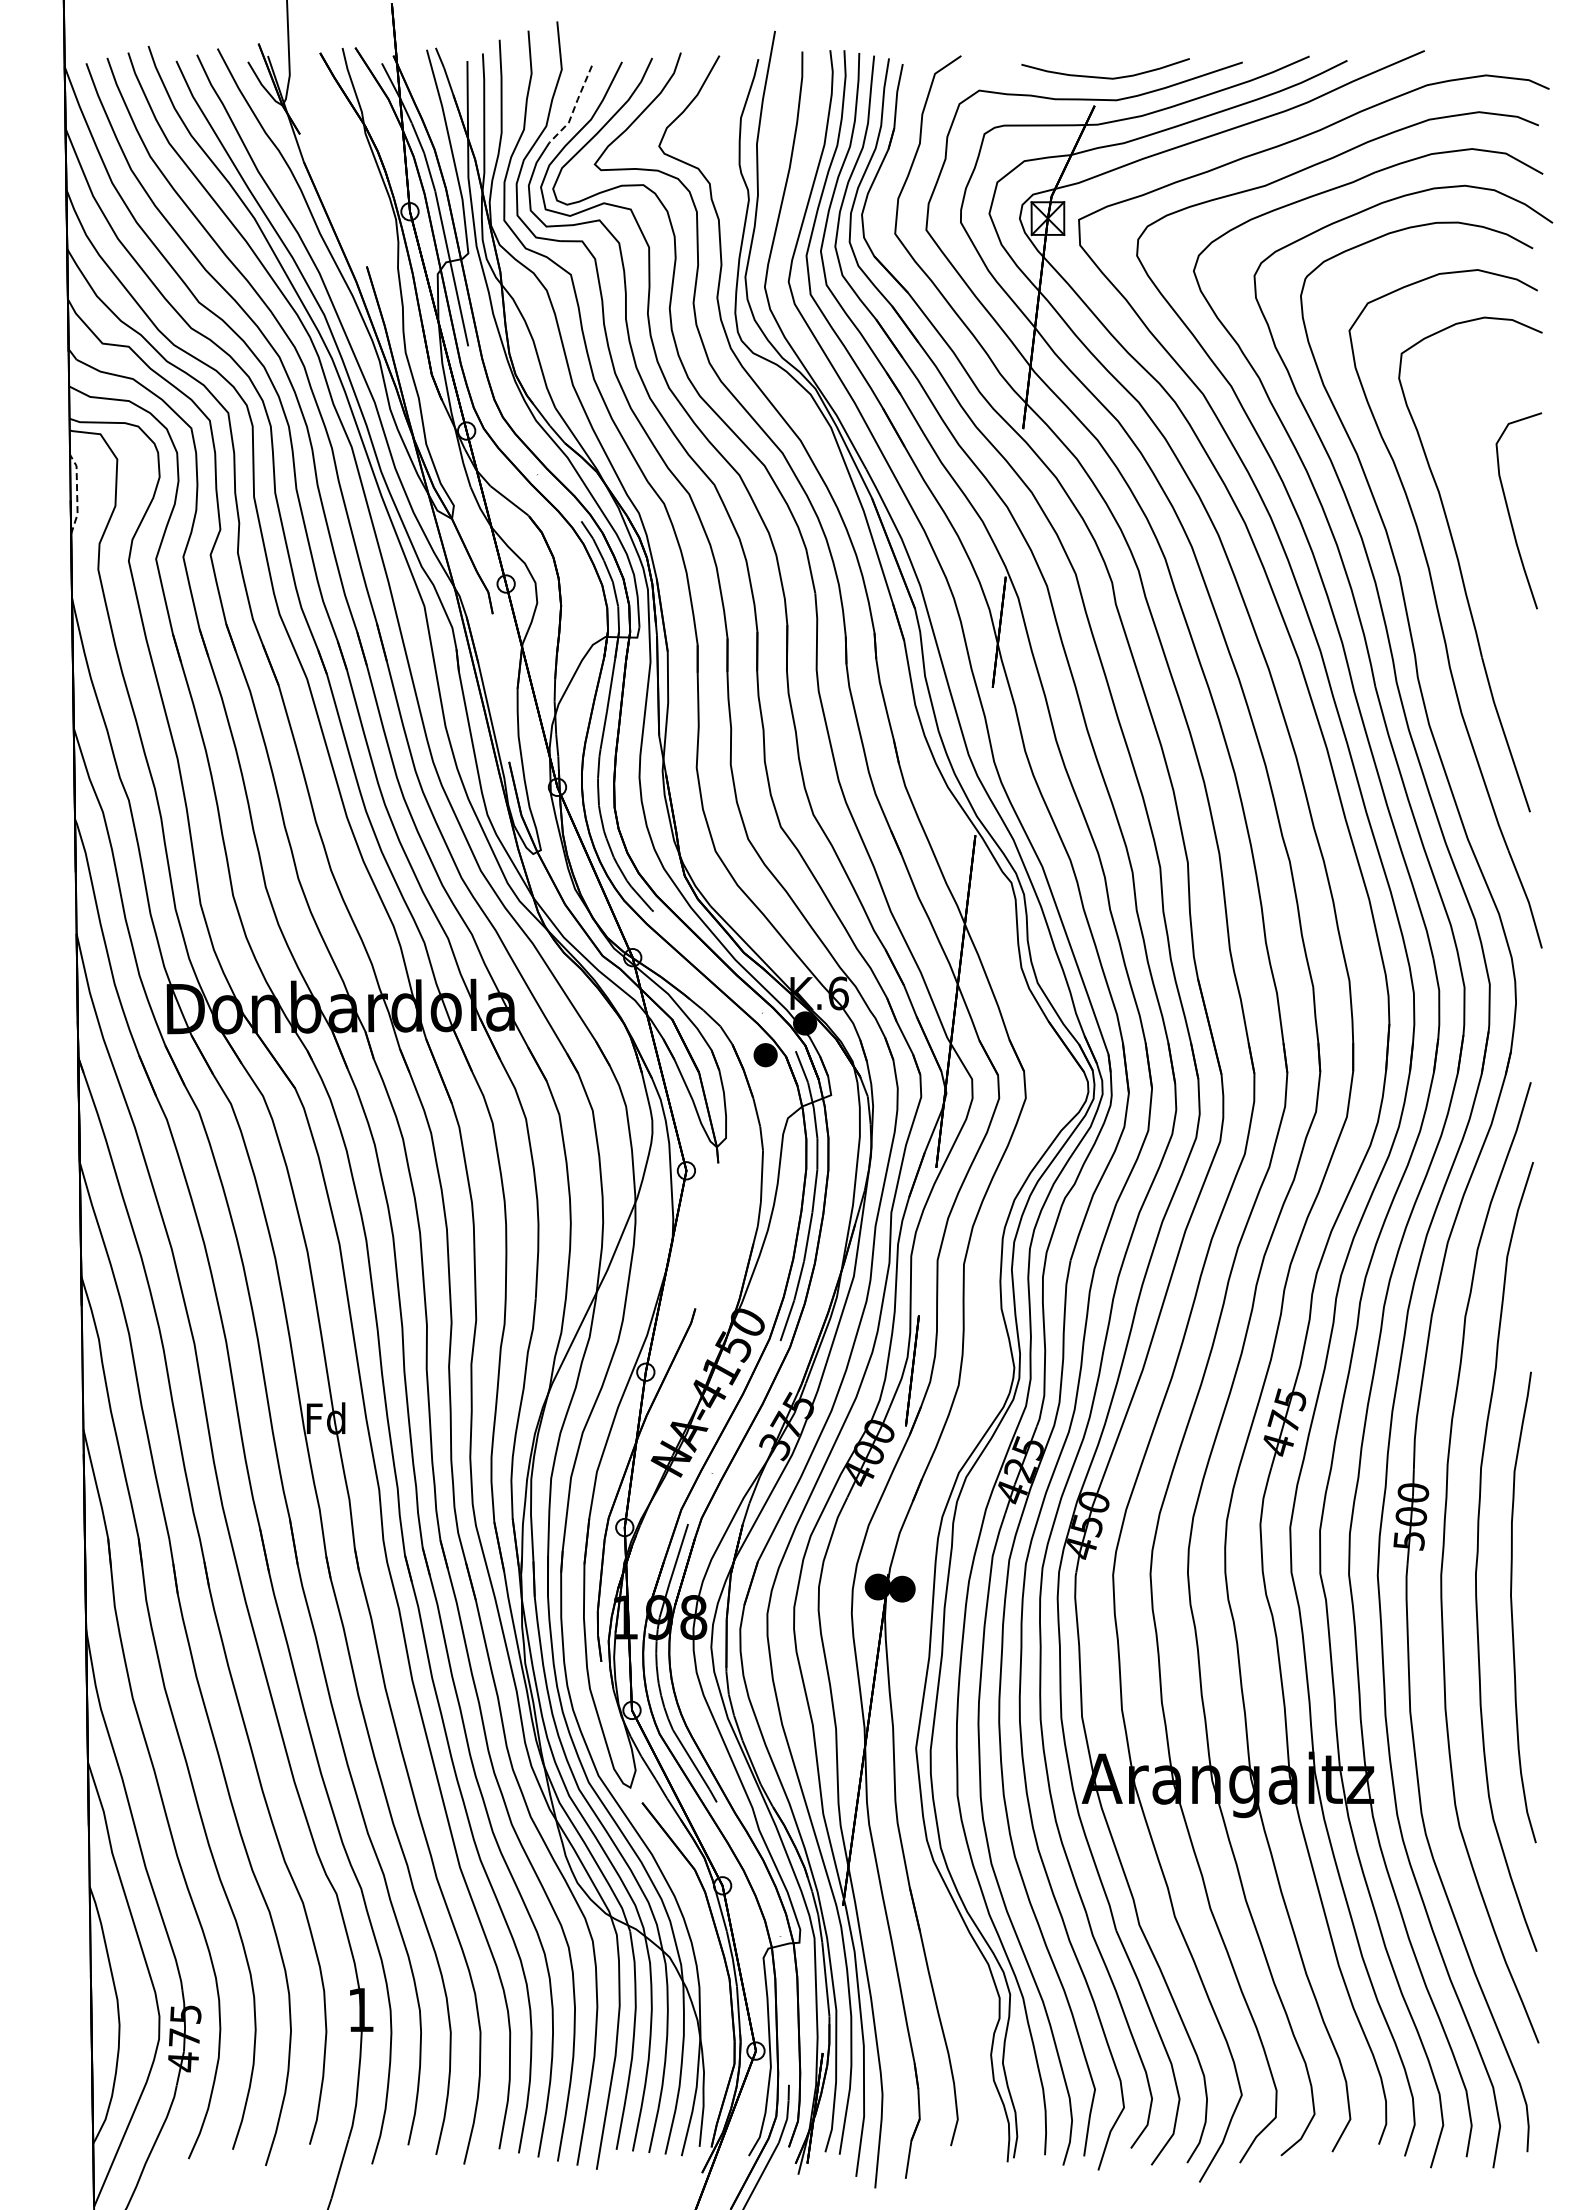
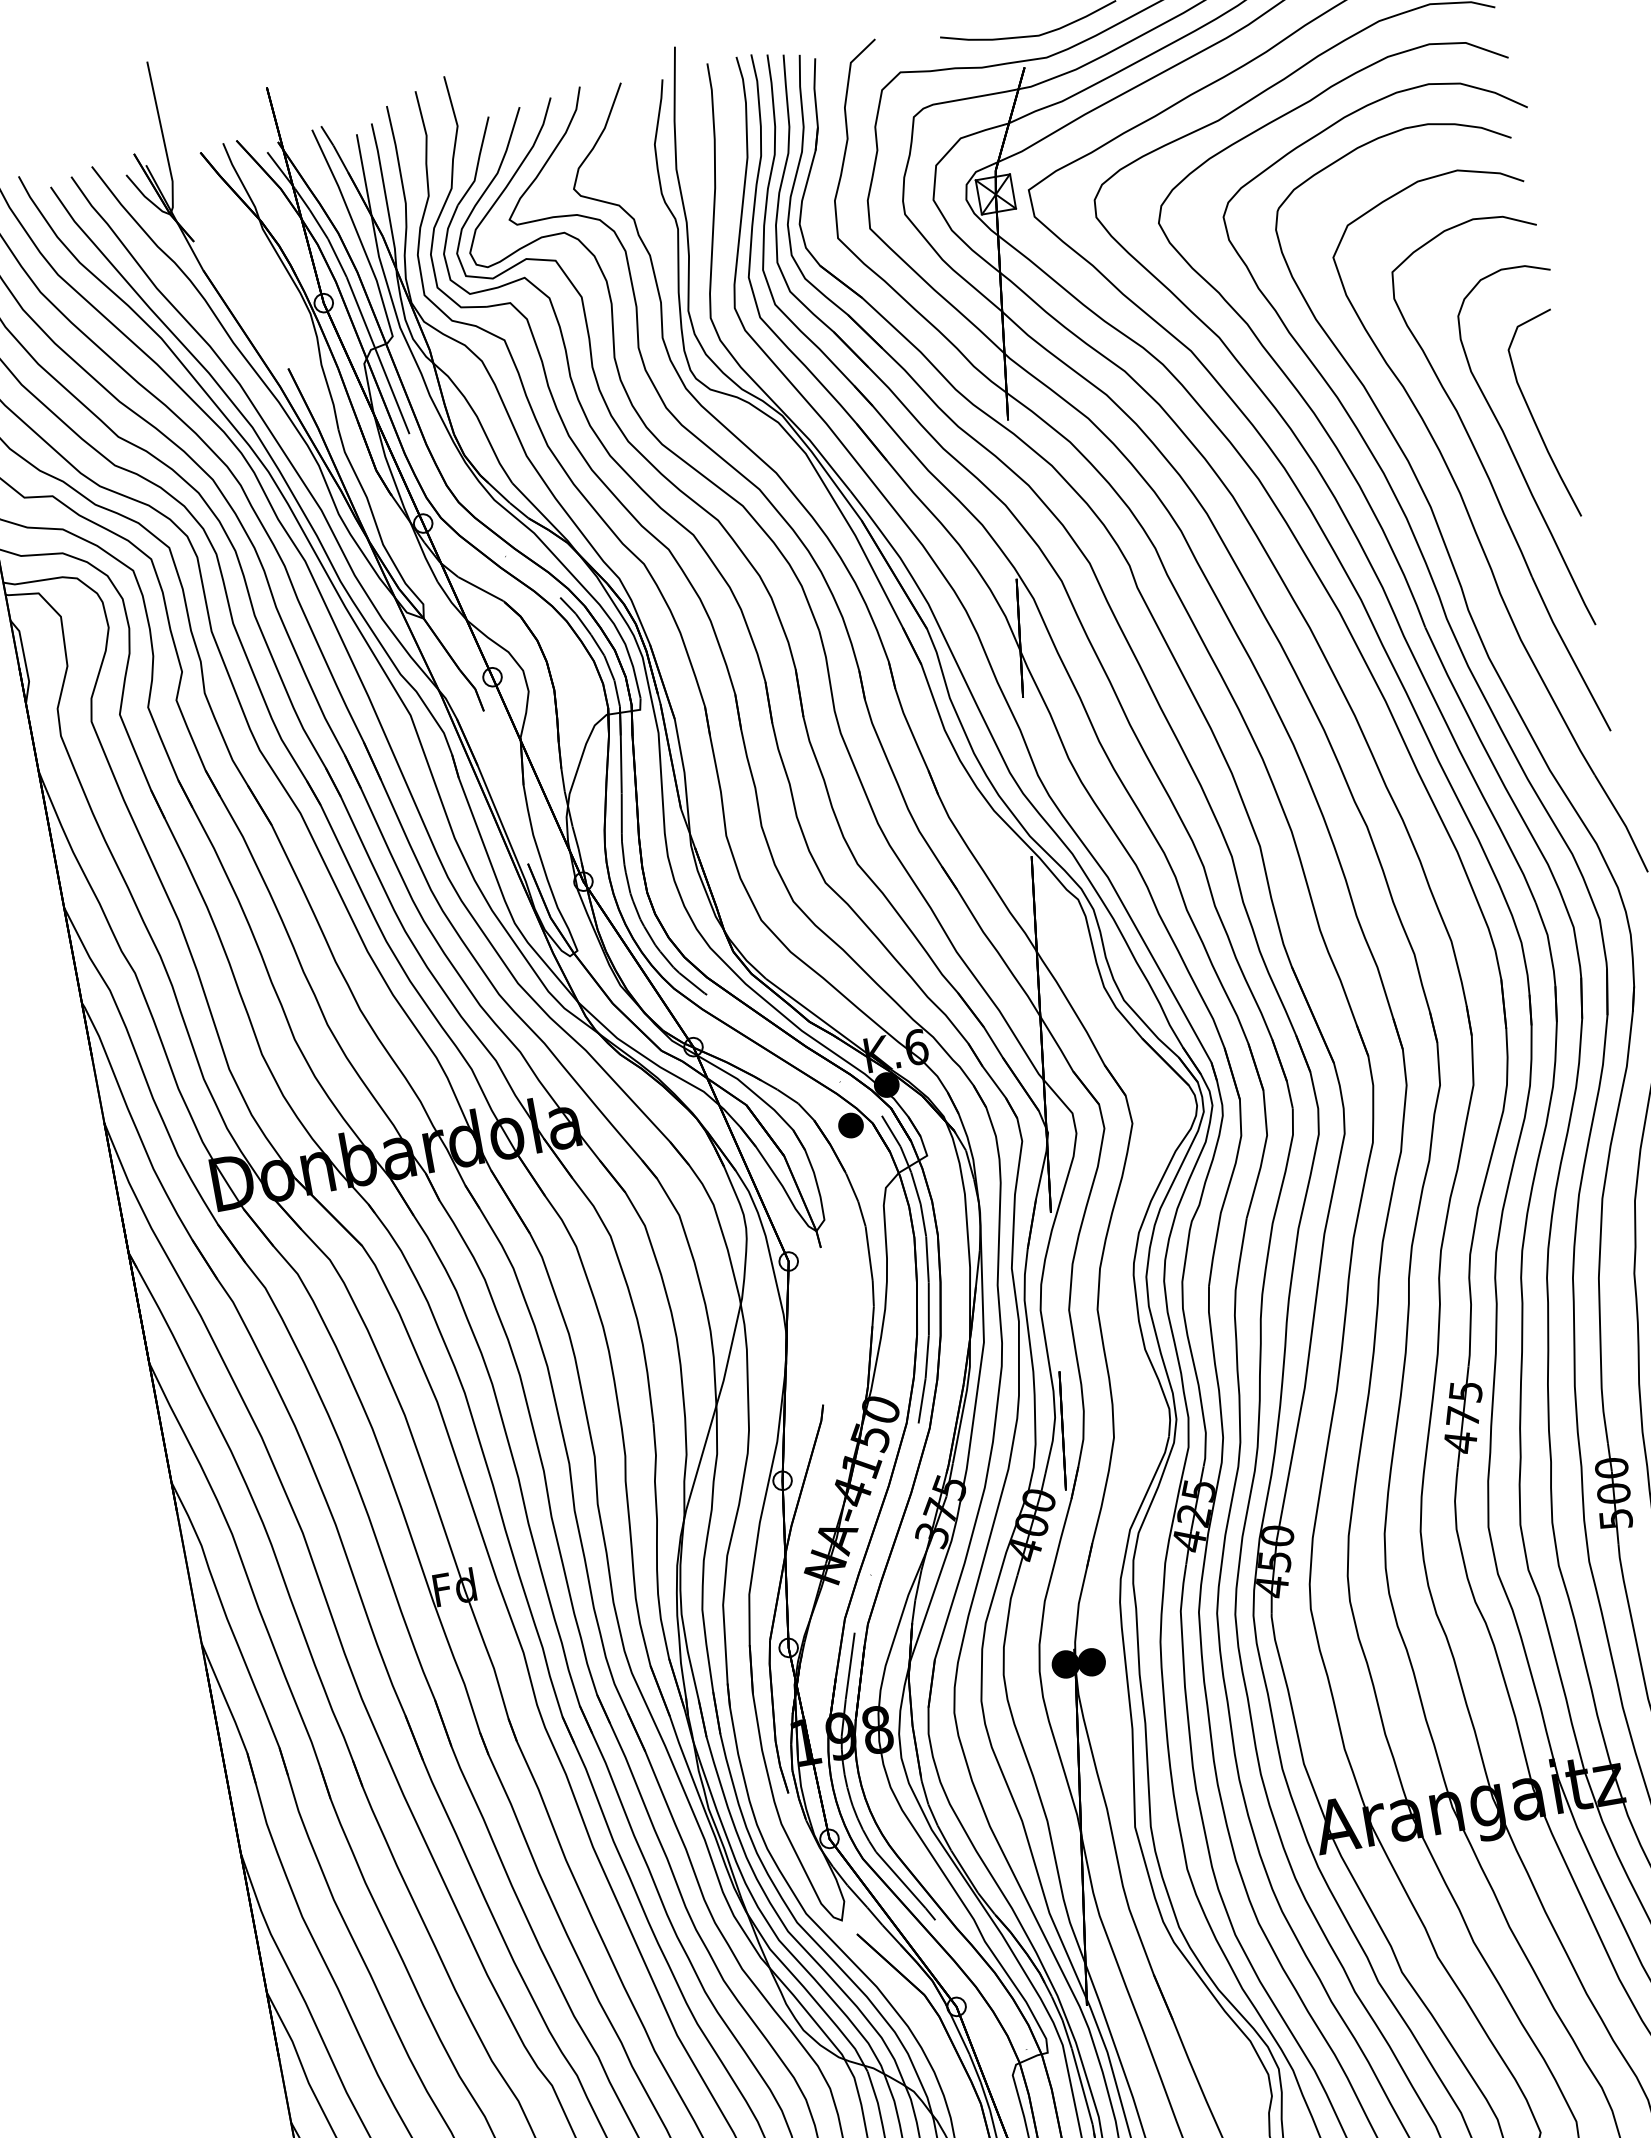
line: (574, 107) -> (477, 163), dashed -> solid
line: (77, 493) -> (25, 659), dashed -> solid
curve: (1486, 544) -> (1516, 457), added

